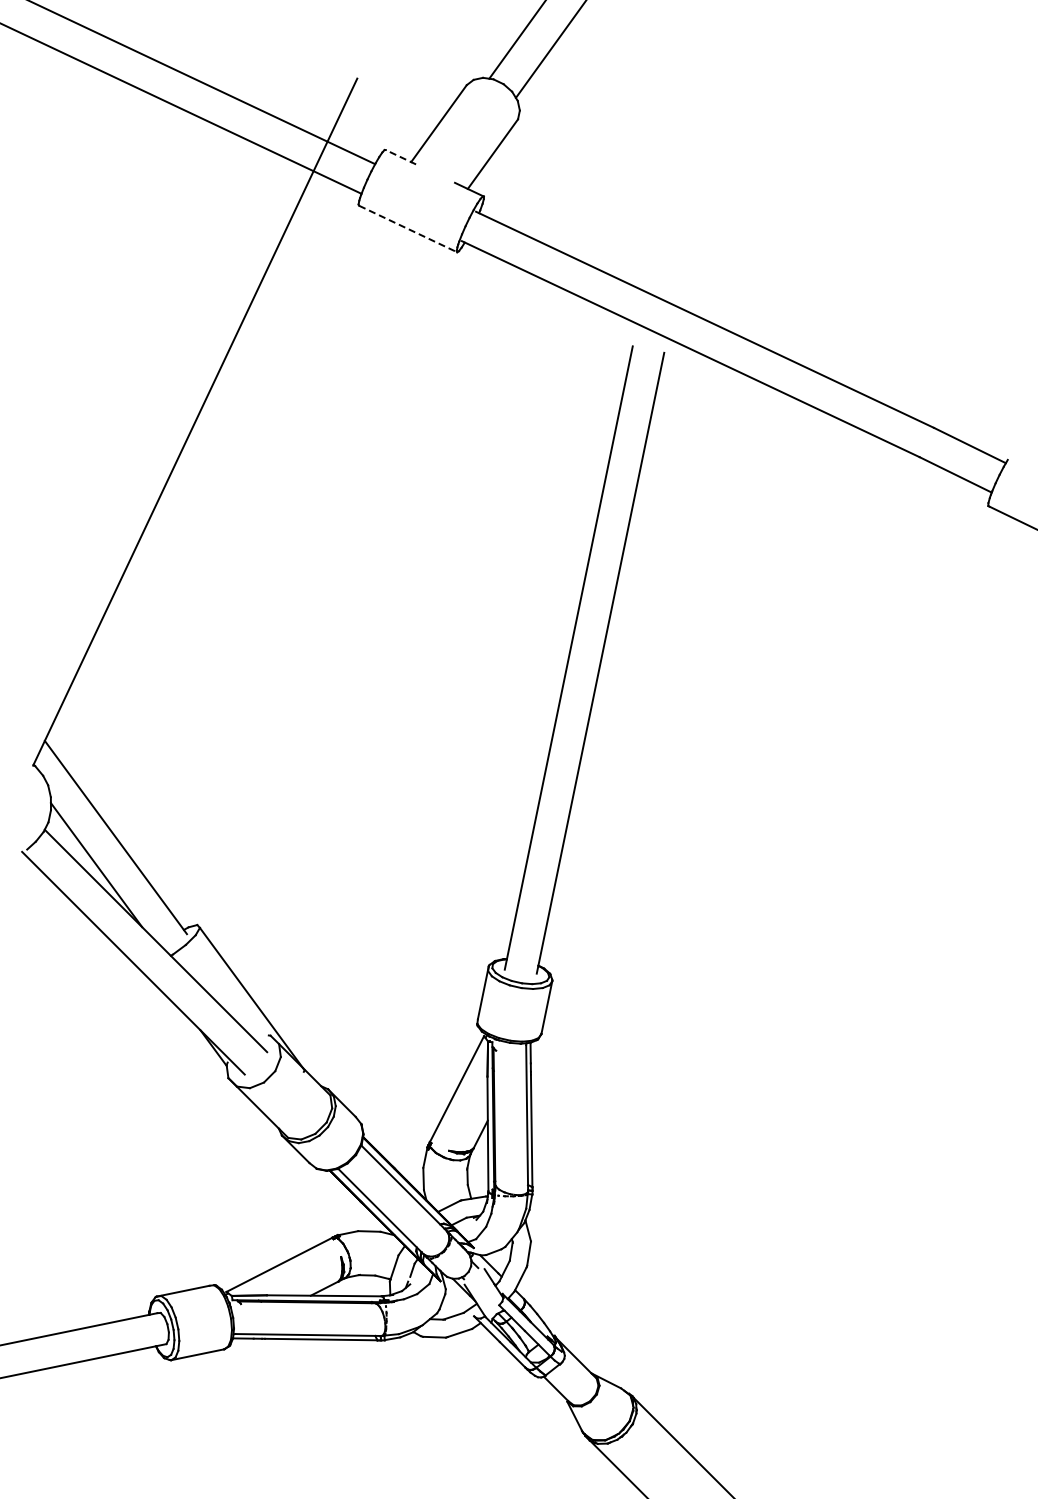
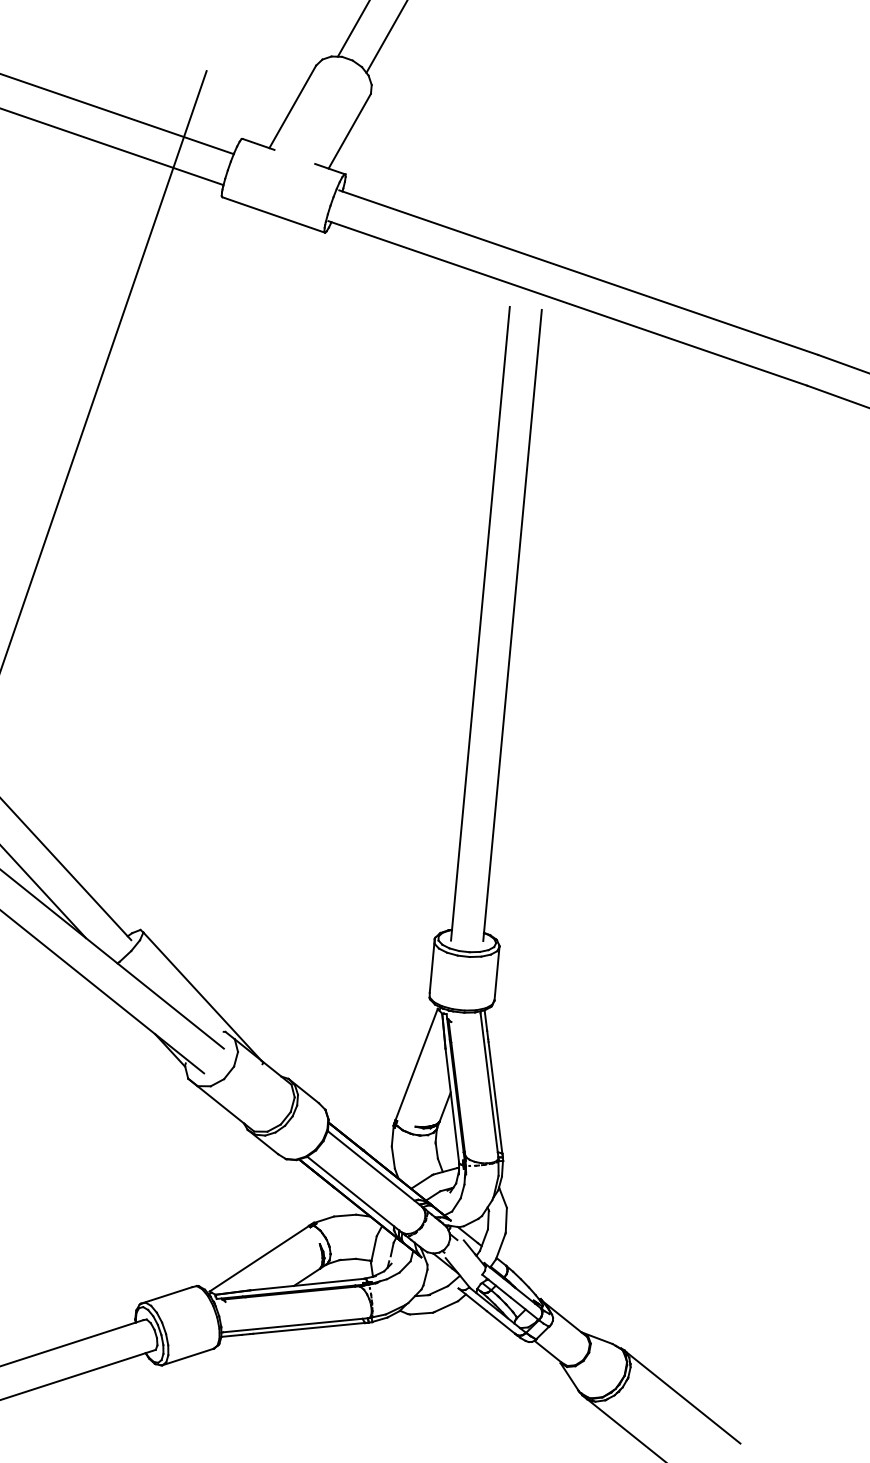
line: (400, 157) -> (258, 144), dashed -> solid
line: (408, 229) -> (274, 215), dashed -> solid

